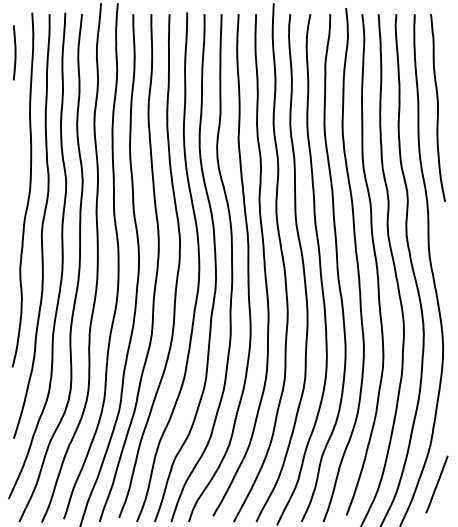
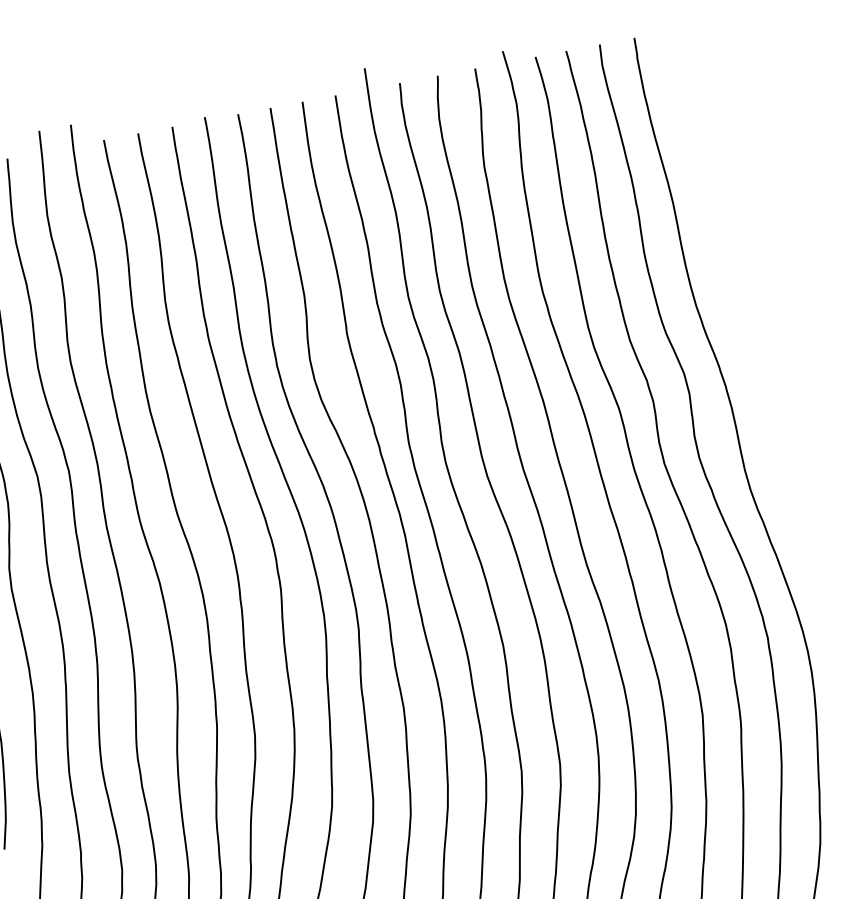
curve: (437, 107) -> (711, 205), removed

